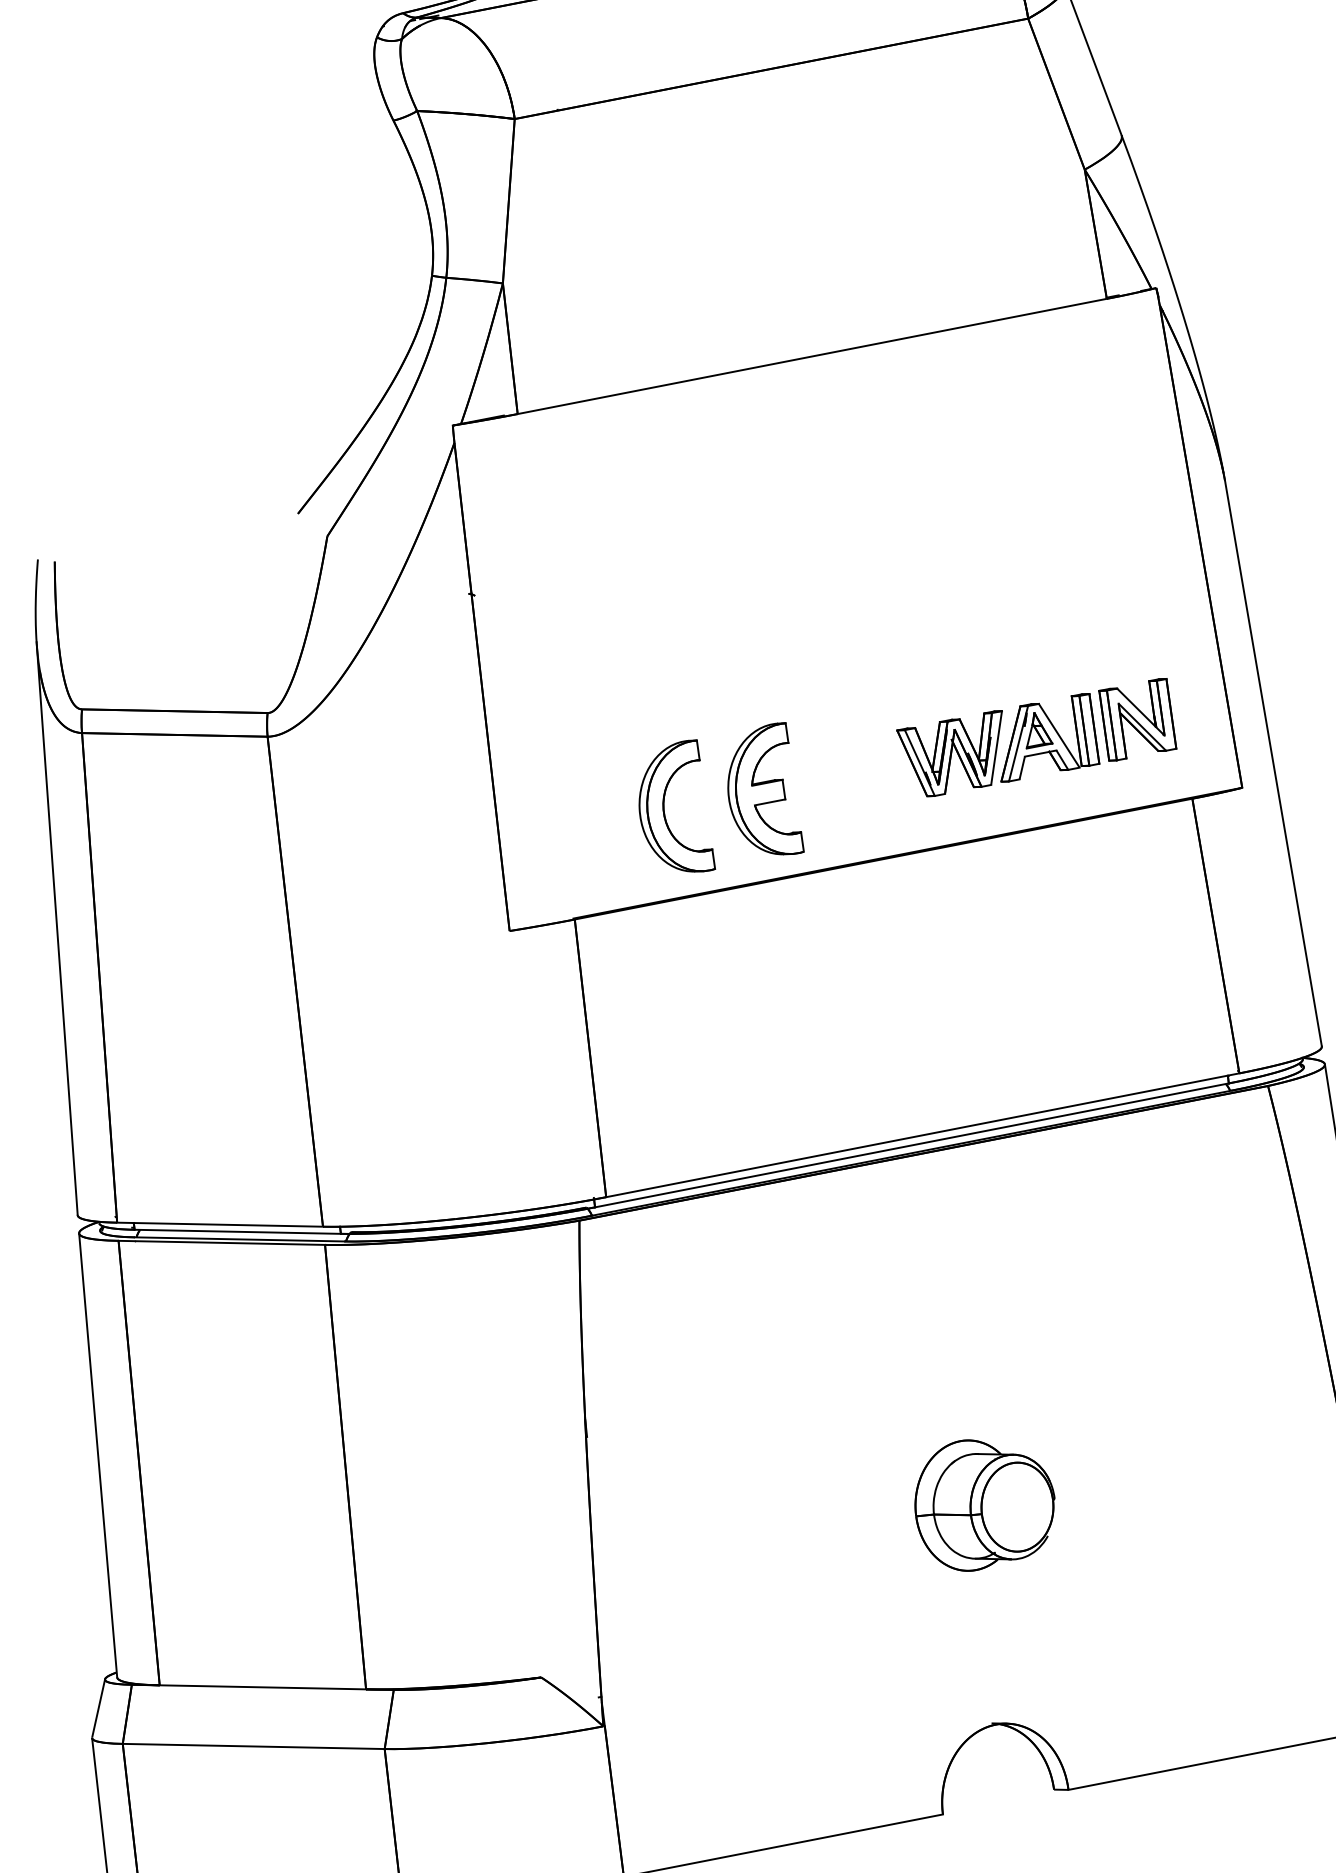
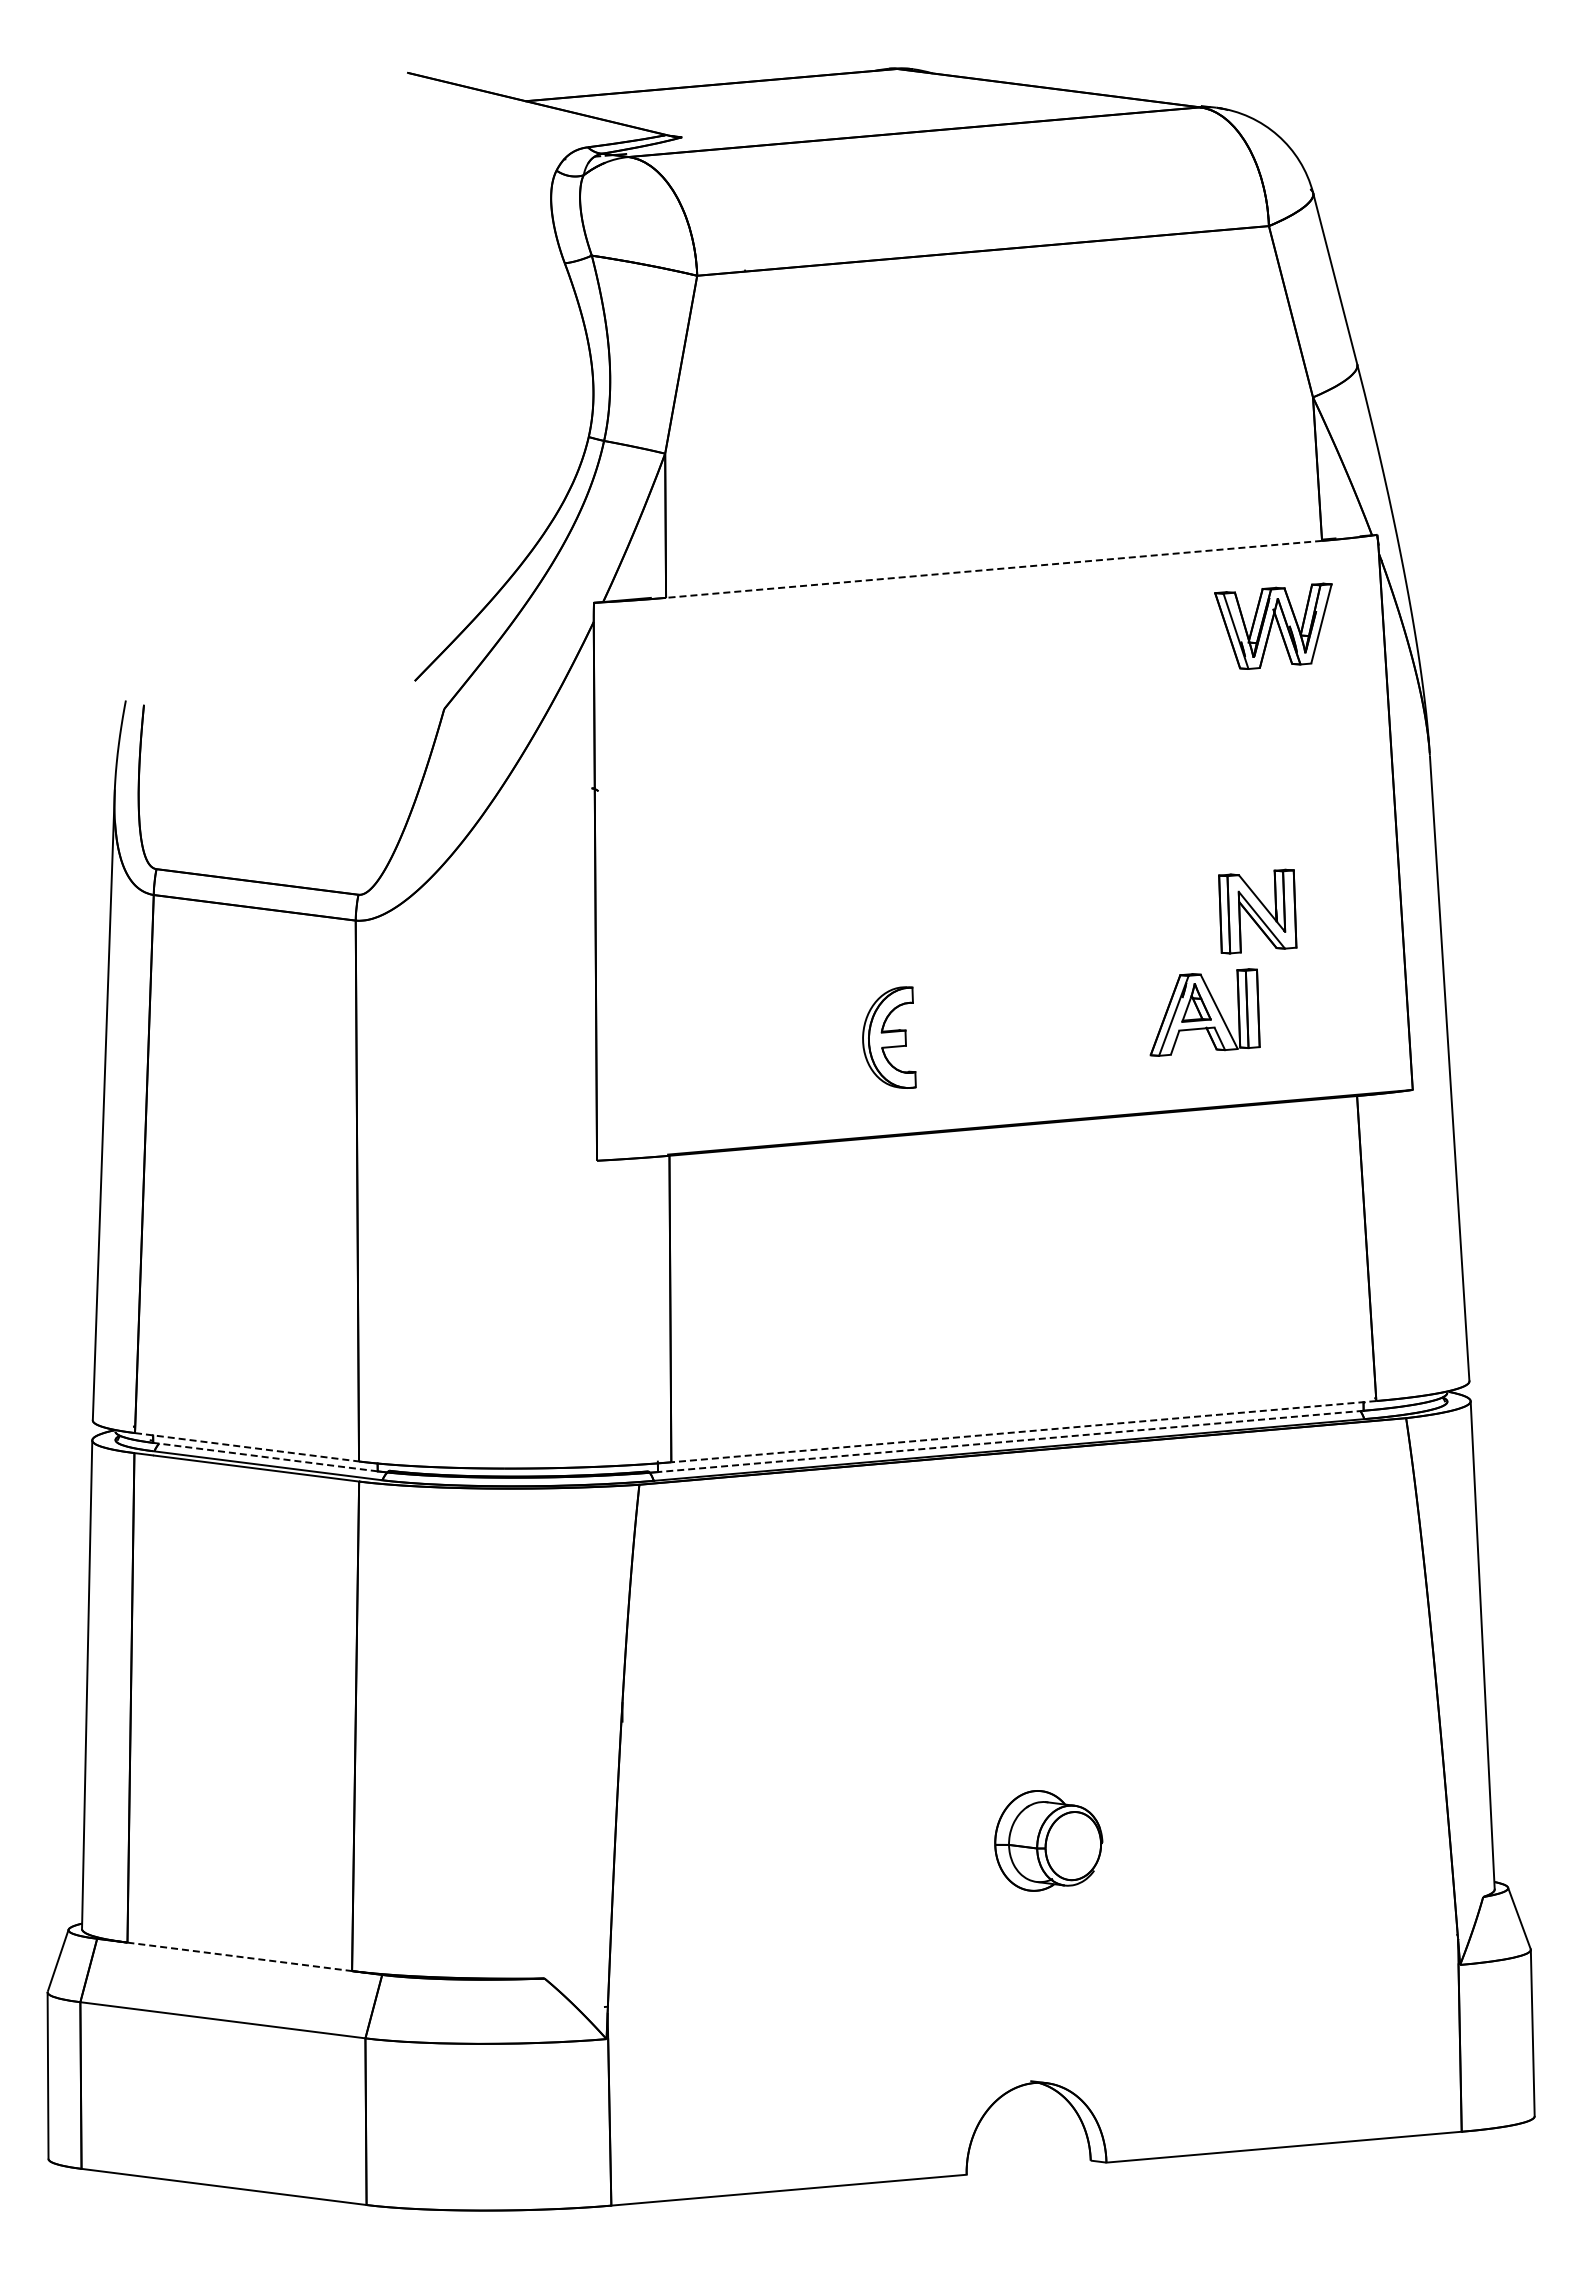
line: (811, 356) -> (993, 569), solid -> dashed
part: (1137, 719) -> (1257, 911), moved
part: (953, 754) -> (1273, 625), moved
part: (762, 790) -> (889, 1037), size x0.7
part: (664, 808) -> (780, 1045), removed
line: (922, 1135) -> (1023, 1431), solid -> dashed
line: (911, 1145) -> (1010, 1441), solid -> dashed
line: (220, 1224) -> (247, 1447), solid -> dashed
line: (236, 1232) -> (264, 1457), solid -> dashed
part: (984, 1503) -> (1048, 1840), size x0.7
line: (263, 1686) -> (240, 1956), solid -> dashed

